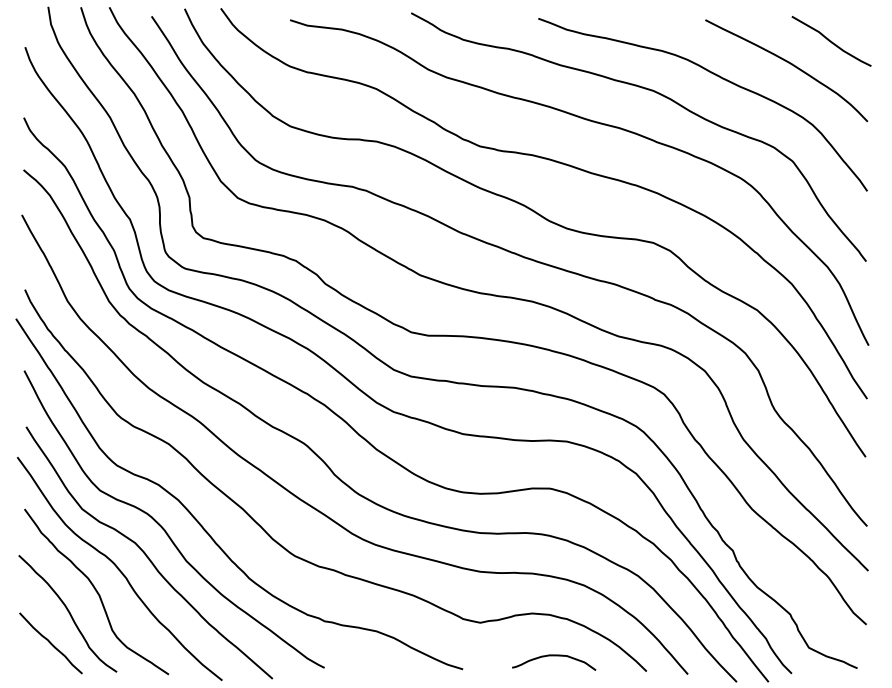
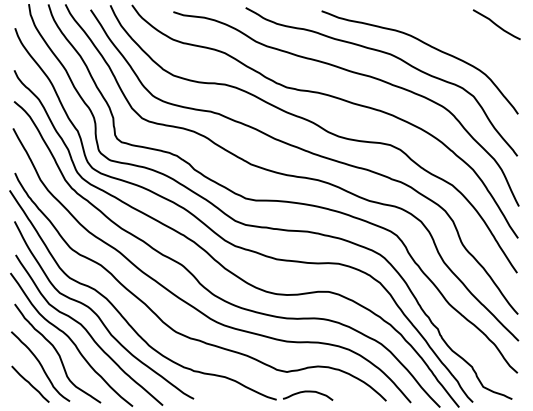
curve: (790, 66) -> (472, 39), removed
curve: (554, 657) -> (308, 392), moved

